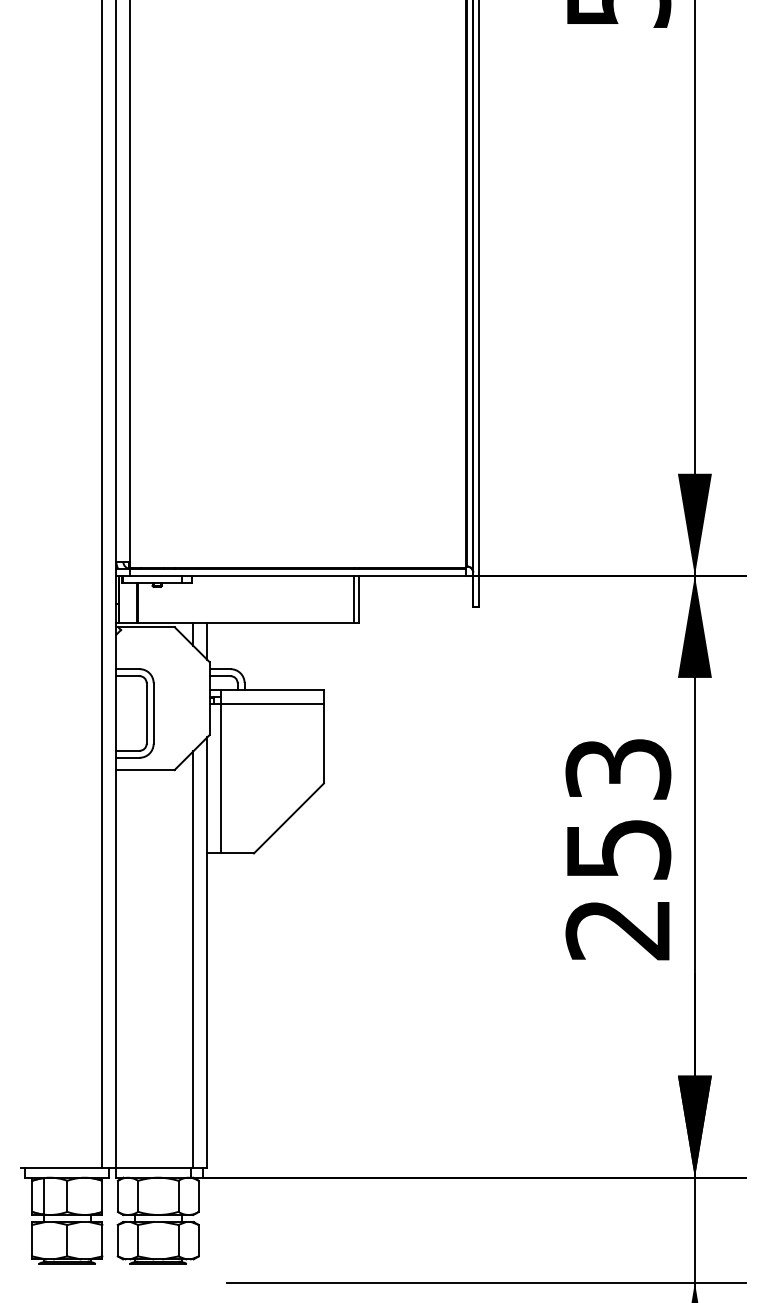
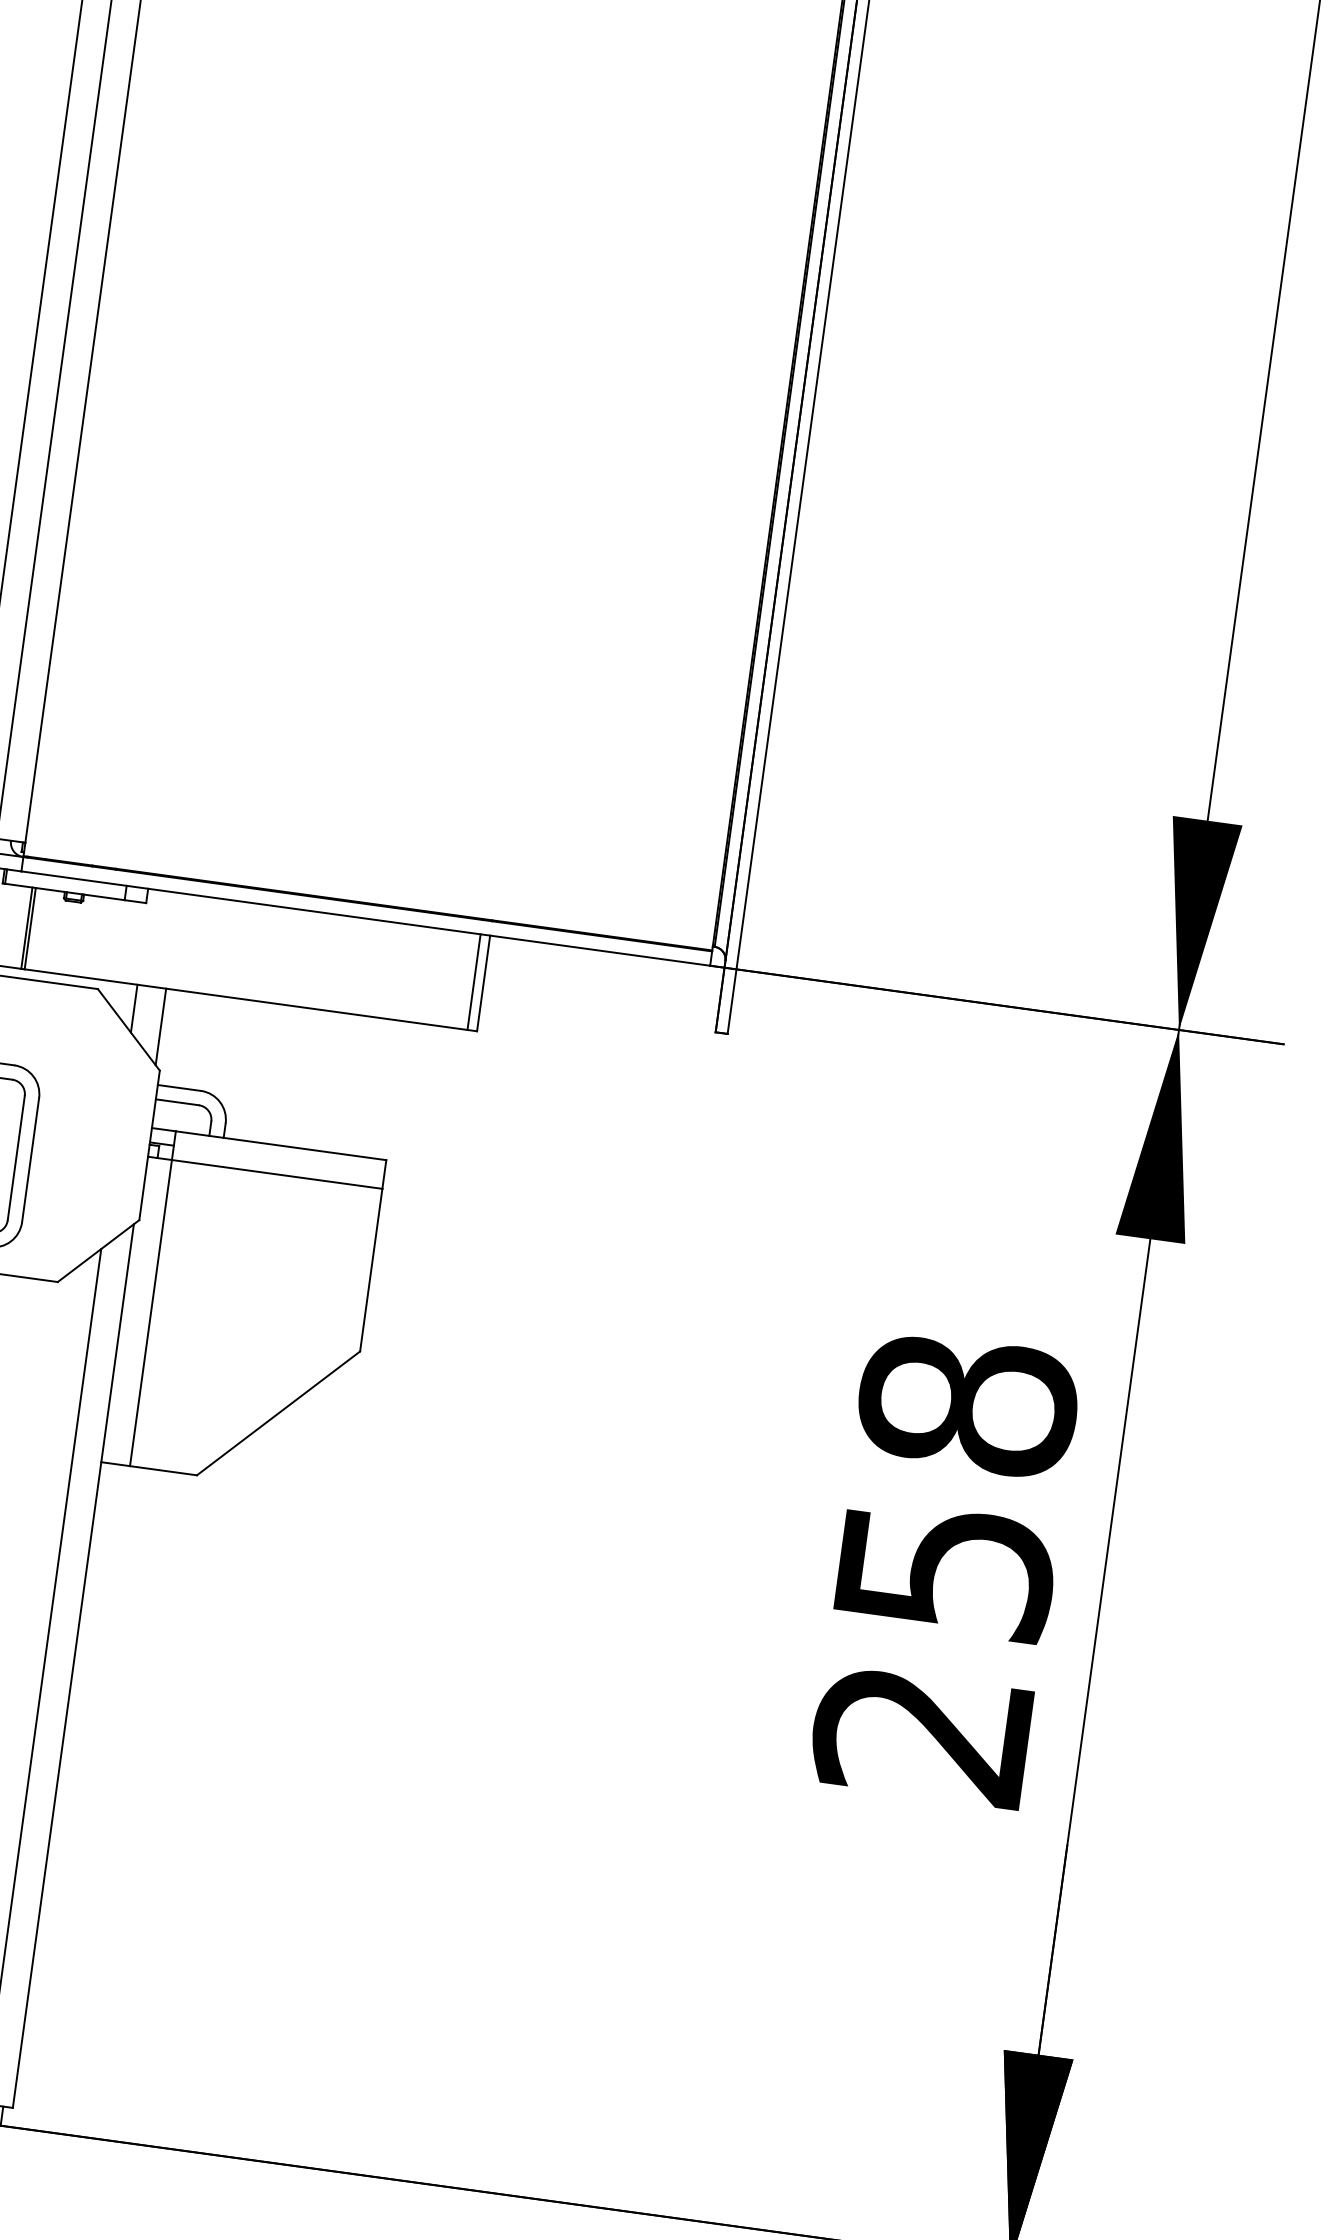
text: (618, 768) -> (968, 1403), 253 -> 258

